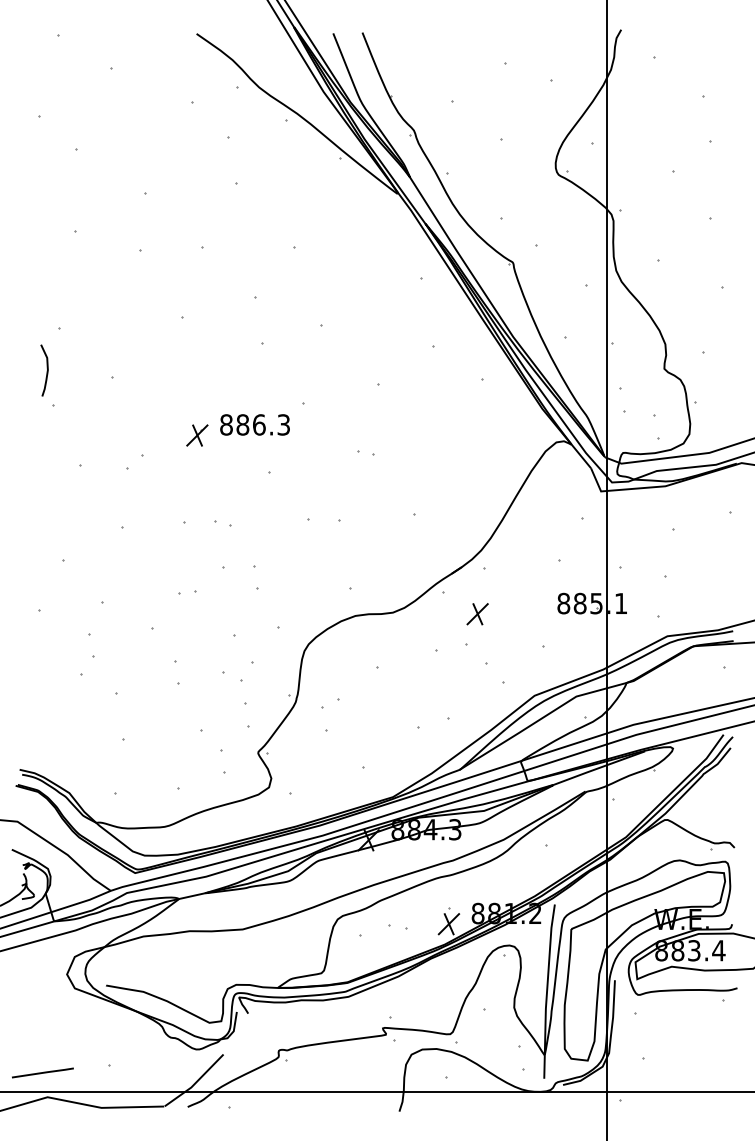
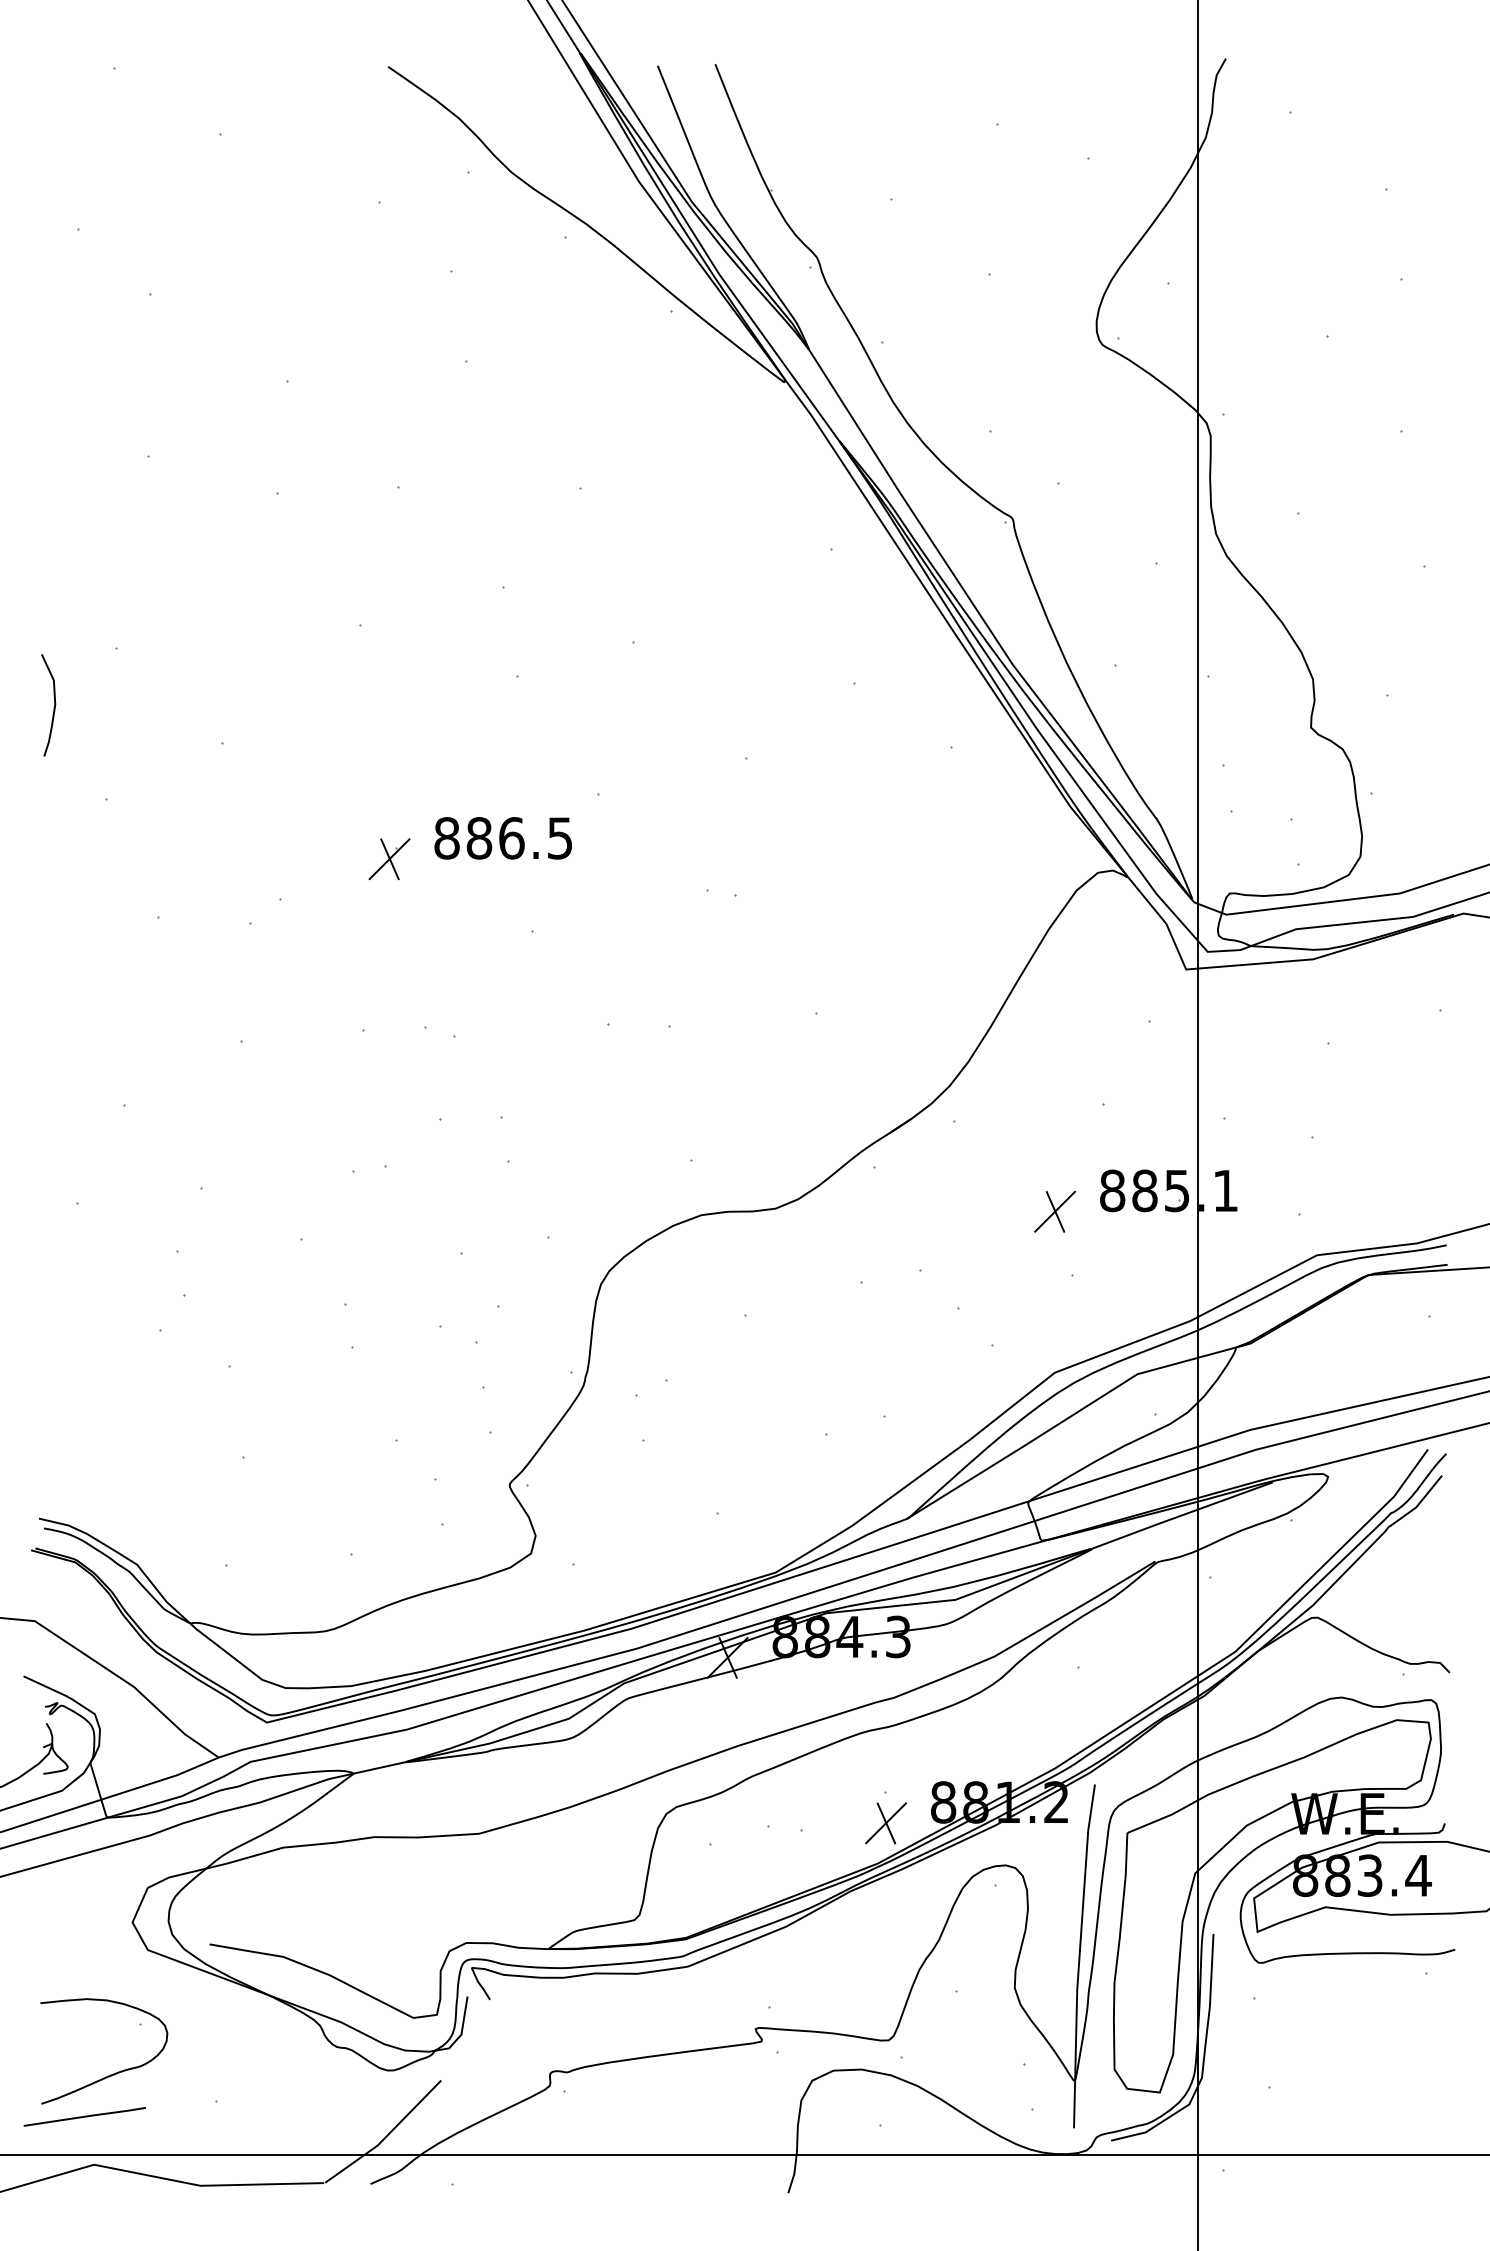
curve: (46, 371) -> (52, 707), moved
text: (283, 424) -> (559, 837), 886.3 -> 886.5
part: (477, 614) -> (1054, 1212), moved
part: (56, 1050) -> (111, 2072), added

